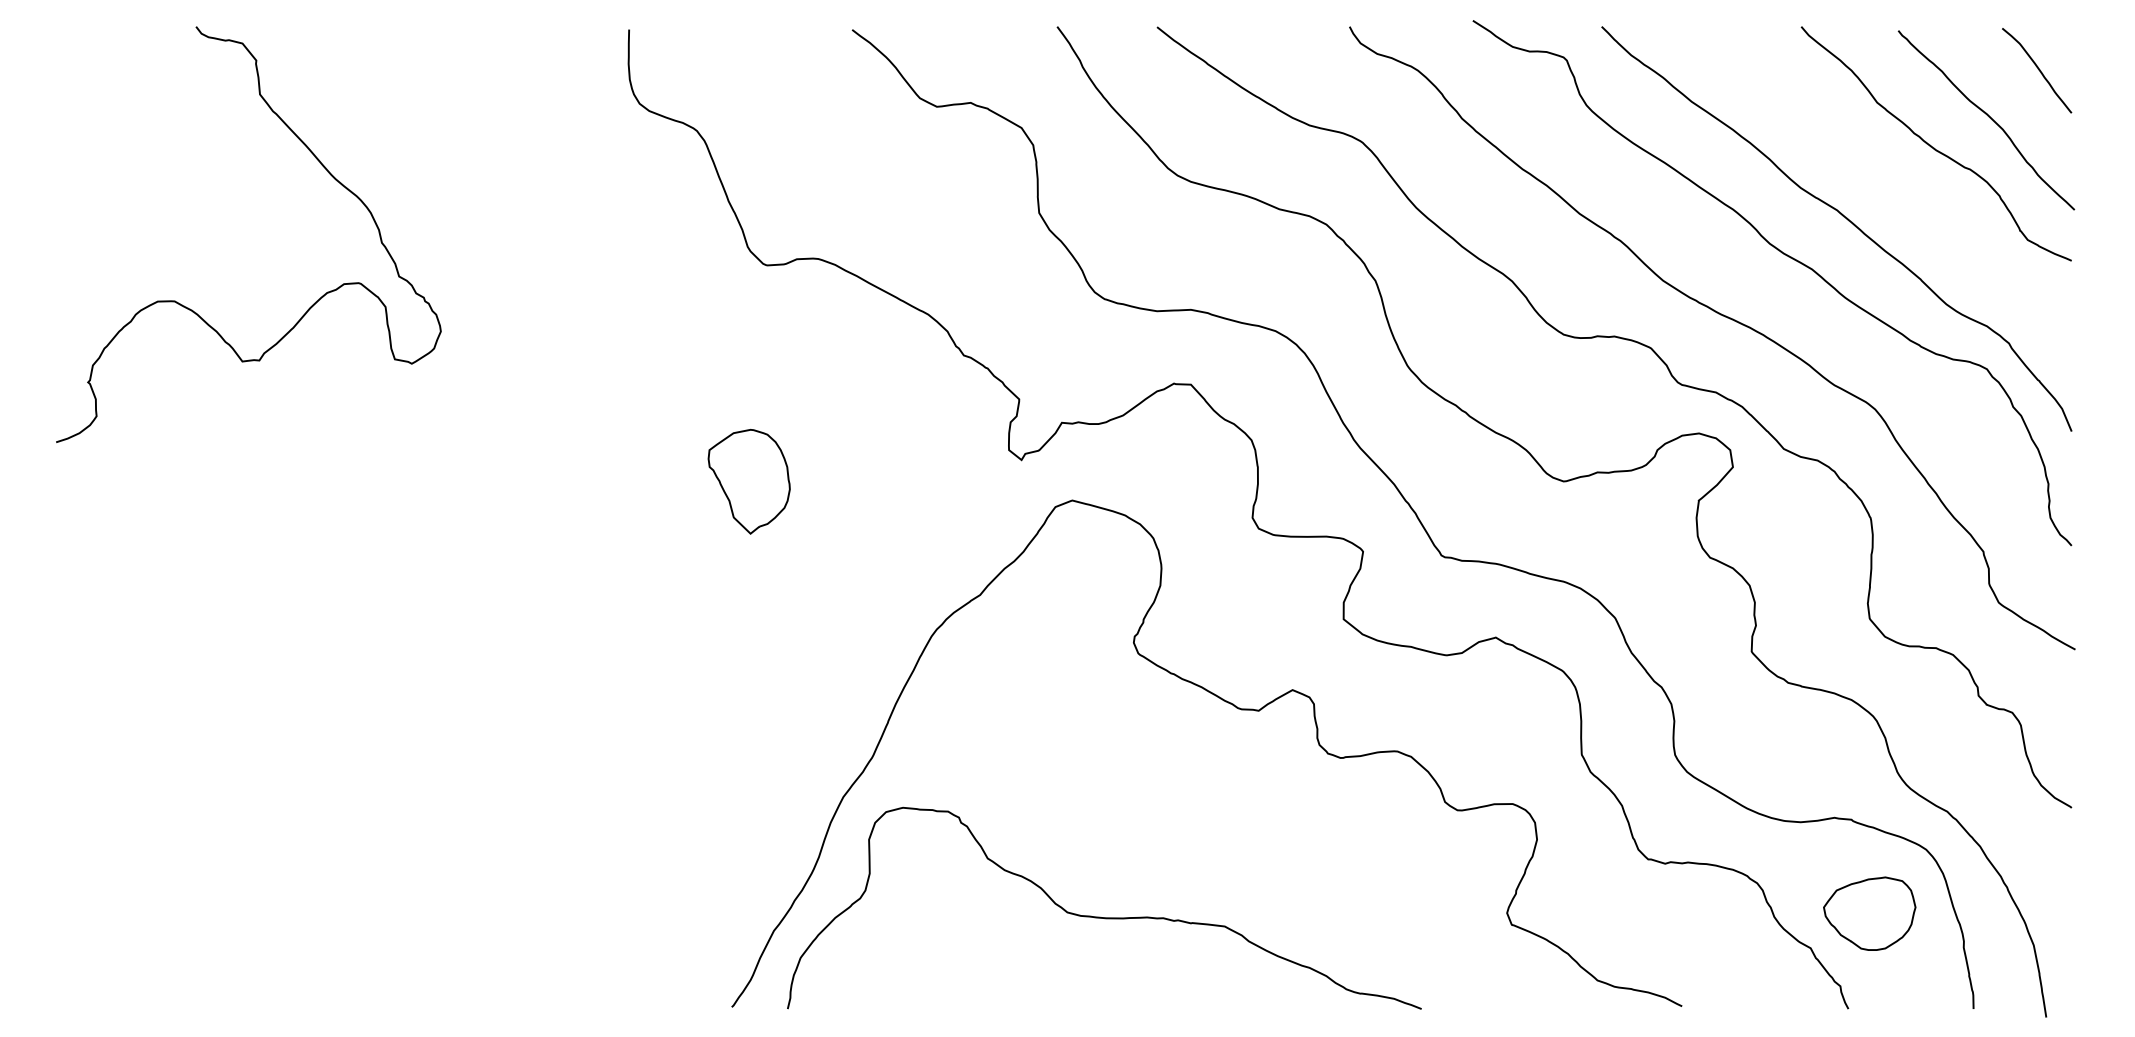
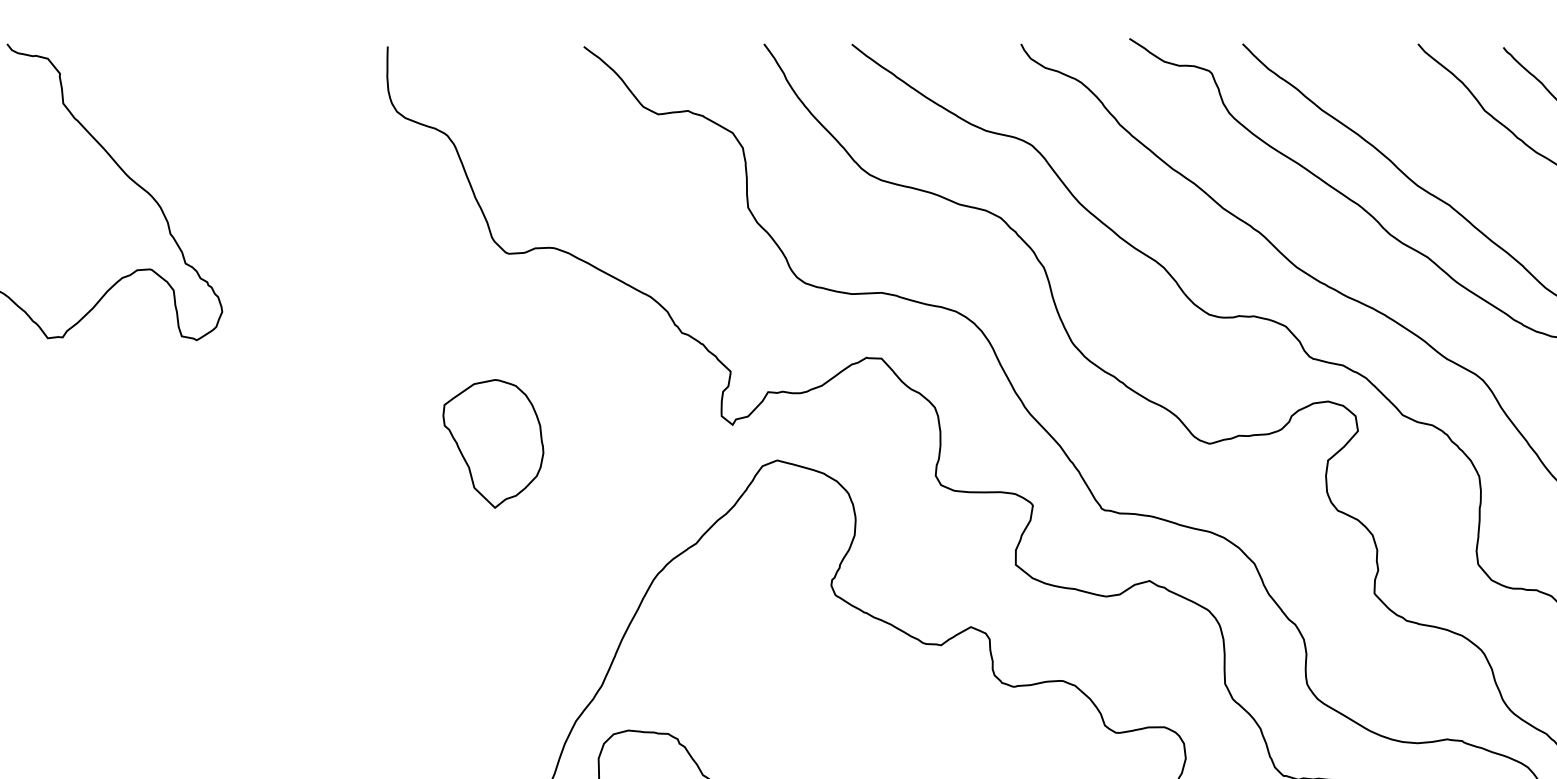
part: (748, 481) -> (492, 443), size x1.4

